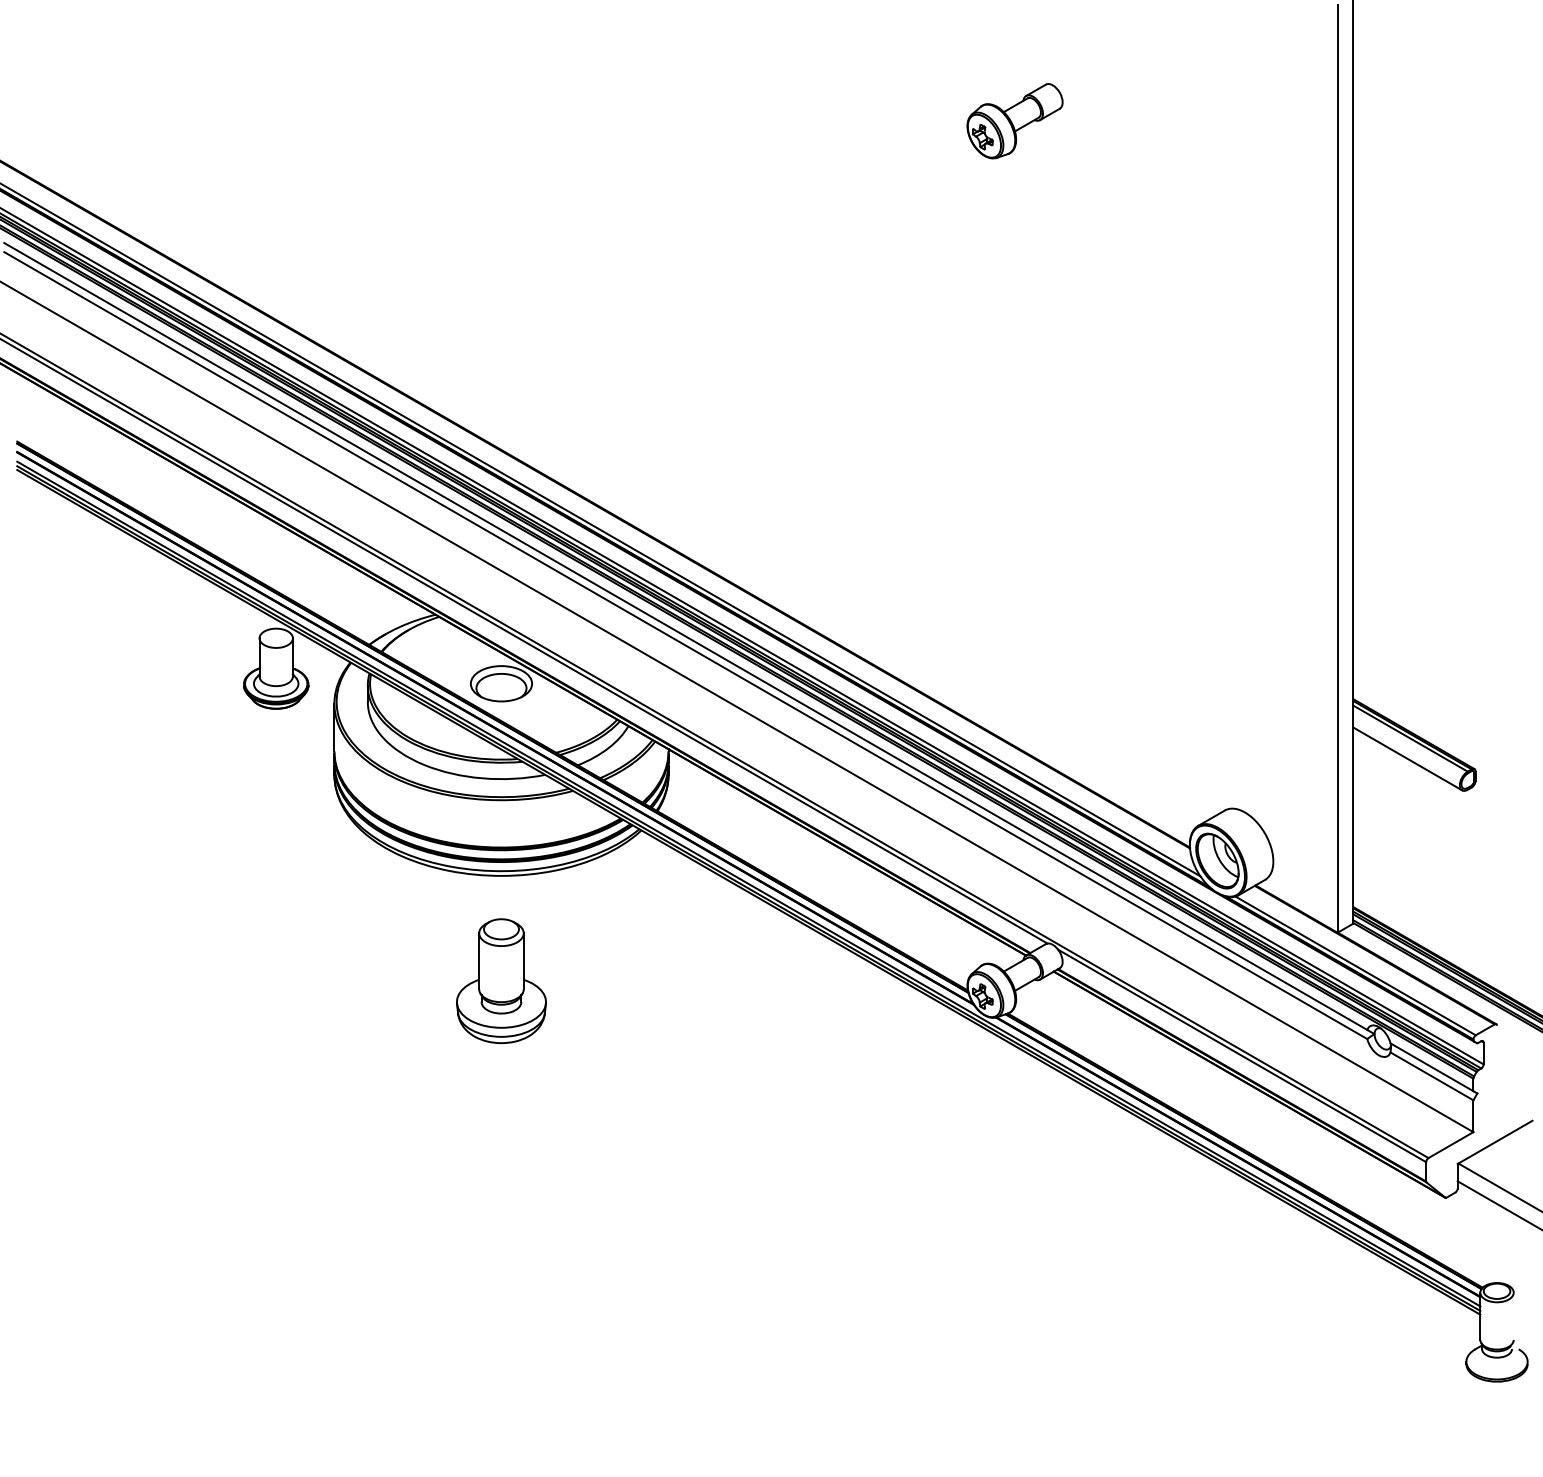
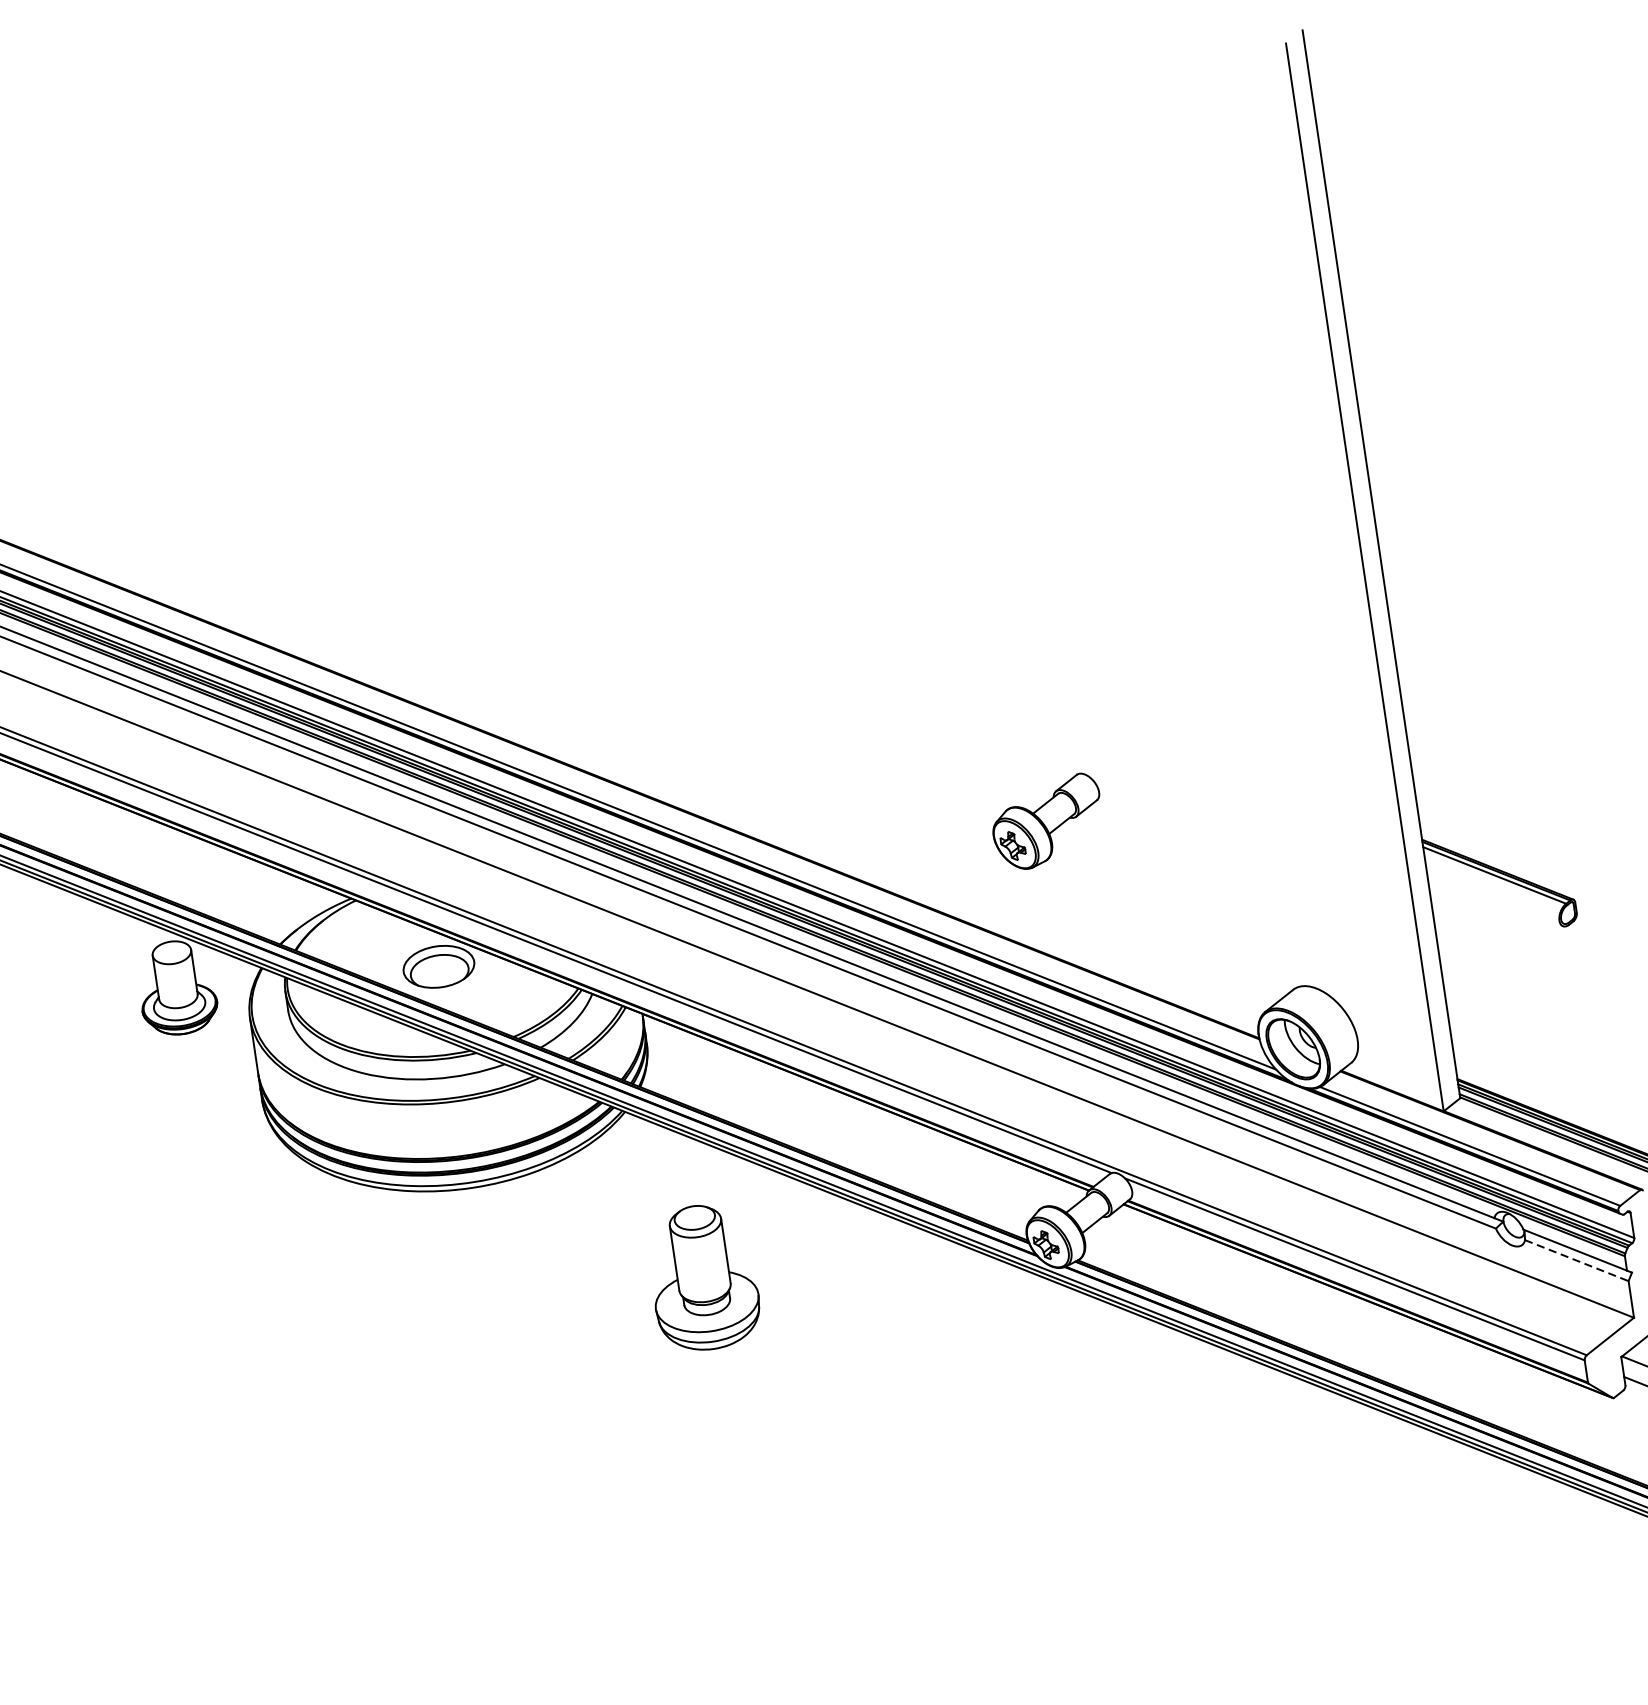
part: (1014, 121) -> (1046, 822), moved
line: (1407, 758) -> (1494, 898), removed
part: (501, 981) -> (703, 1277), moved
line: (1431, 1076) -> (1576, 1260), solid -> dashed

